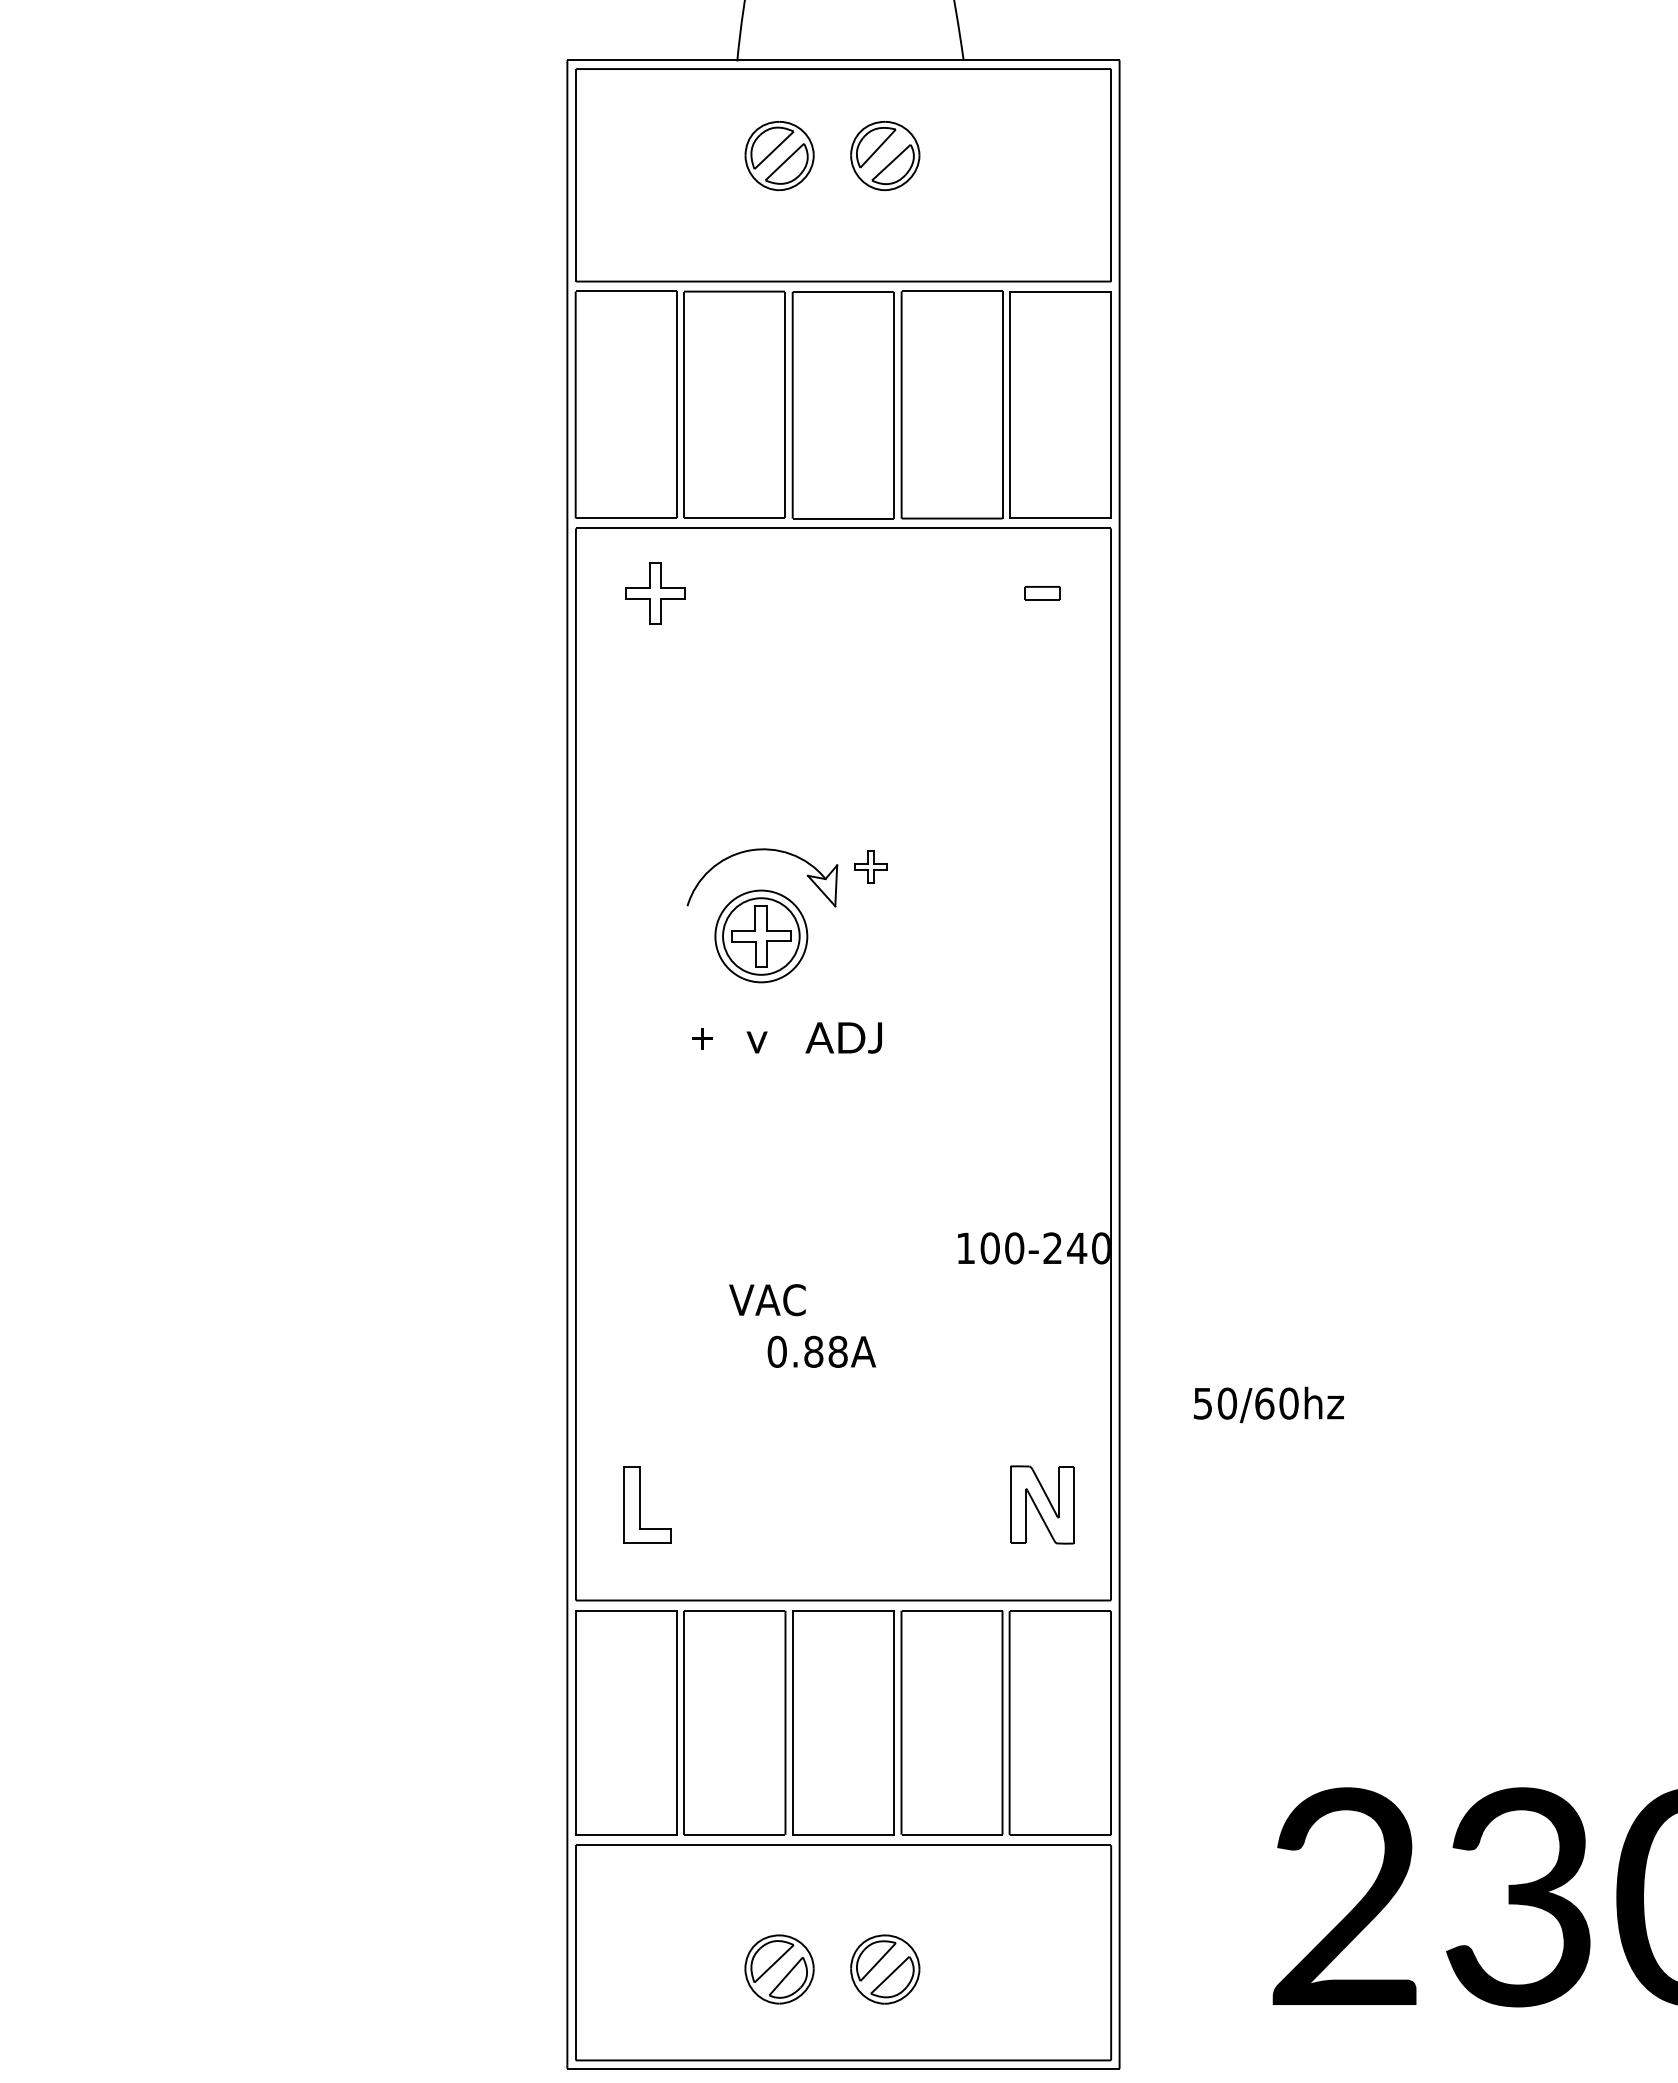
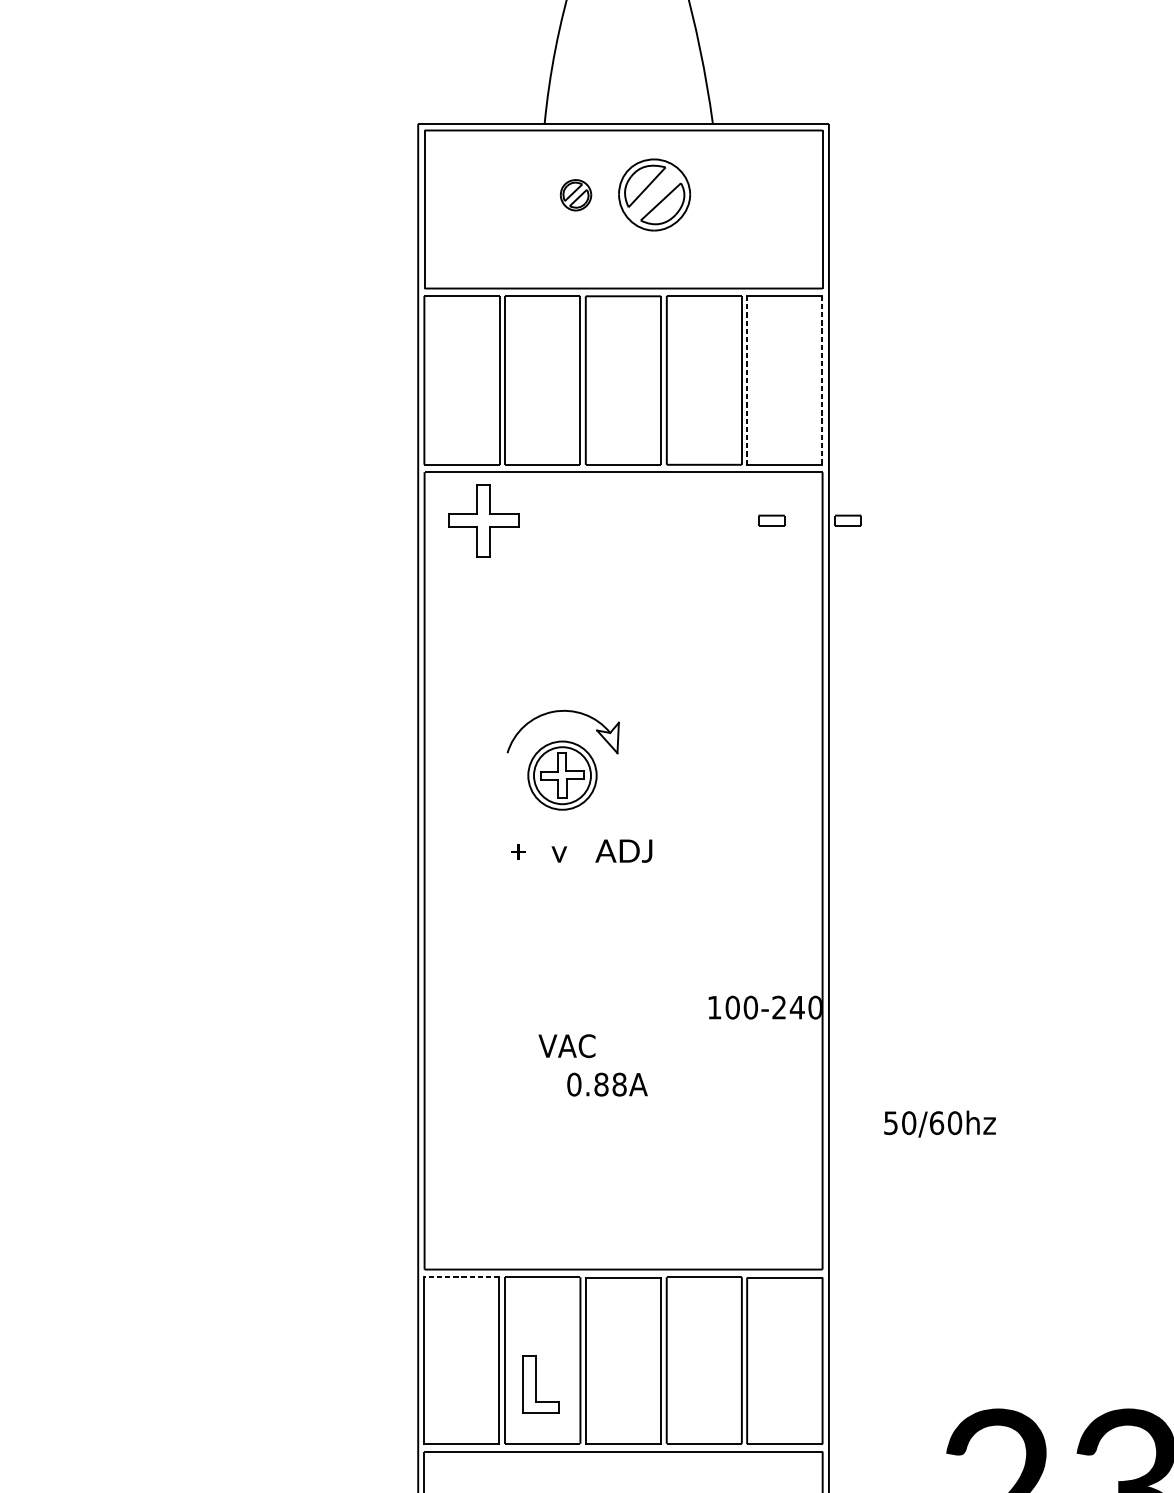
part: (779, 156) -> (575, 195), size x0.6
part: (885, 156) -> (654, 195), size x1.4
line: (1110, 404) -> (822, 379), solid -> dashed
line: (1009, 405) -> (747, 380), solid -> dashed
part: (655, 593) -> (483, 520), size x1.6
part: (1145, 593) -> (848, 520), added
part: (870, 866) -> (643, 723), removed
part: (640, 1504) -> (535, 1384), moved
part: (1042, 1504) -> (771, 1198), removed
line: (625, 1611) -> (461, 1277), solid -> dashed

